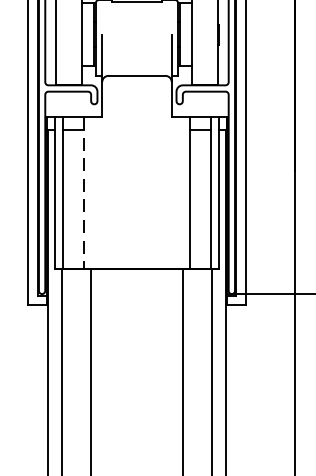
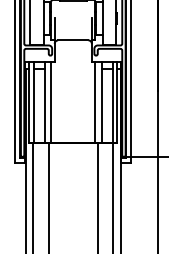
line: (83, 192) -> (44, 102), dashed -> solid
line: (96, 192) -> (51, 102), added
line: (178, 192) -> (95, 102), added

